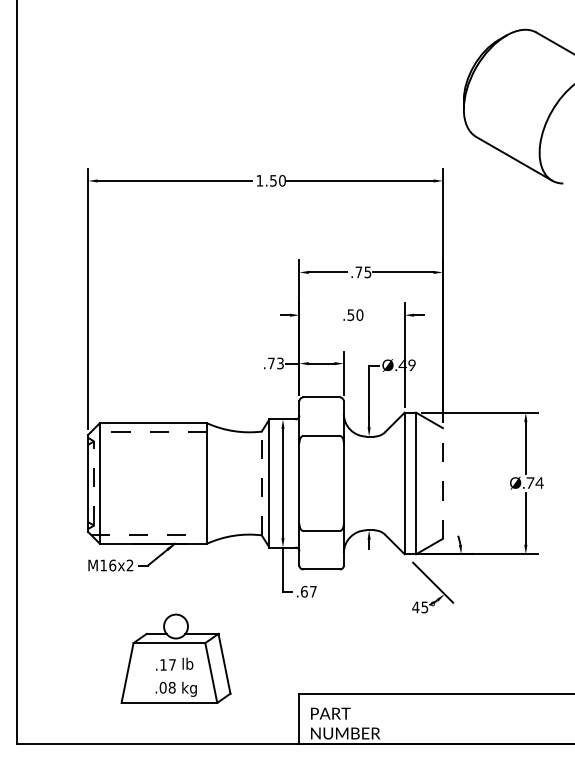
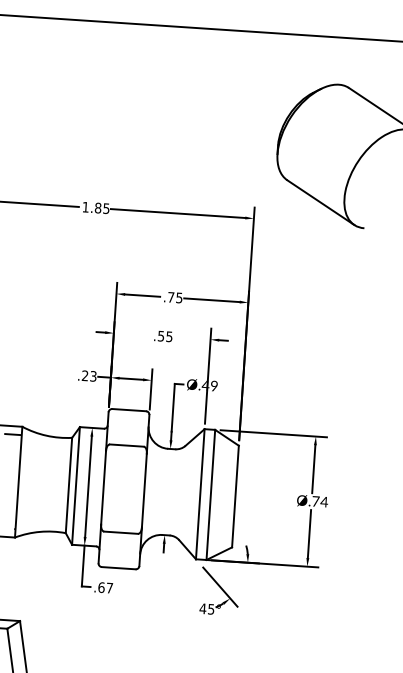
text: (277, 180) -> (101, 208), 1.50 -> 1.85
text: (359, 314) -> (169, 336), .50 -> .55
text: (271, 363) -> (85, 375), .73 -> .23
line: (442, 482) -> (235, 495), dashed -> solid
line: (261, 483) -> (68, 485), dashed -> solid

